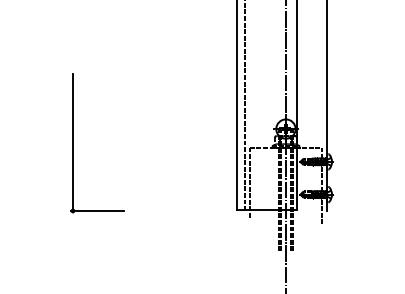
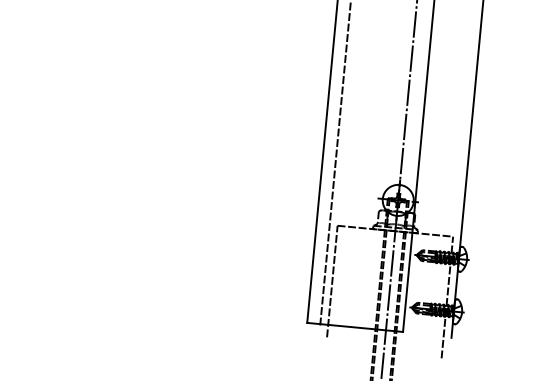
part: (73, 143) -> (55, 191), removed

